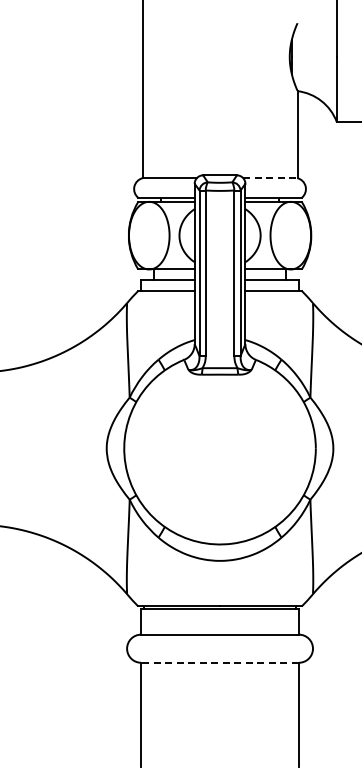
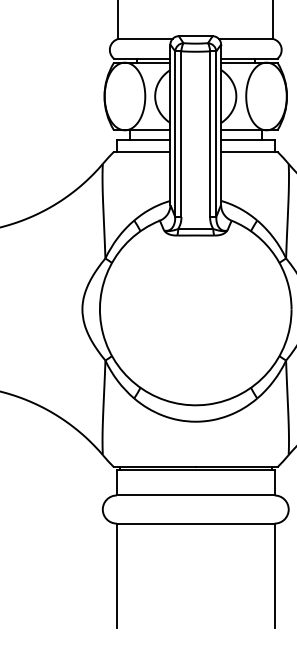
line: (270, 178) -> (246, 39), dashed -> solid
line: (220, 662) -> (196, 523), dashed -> solid

